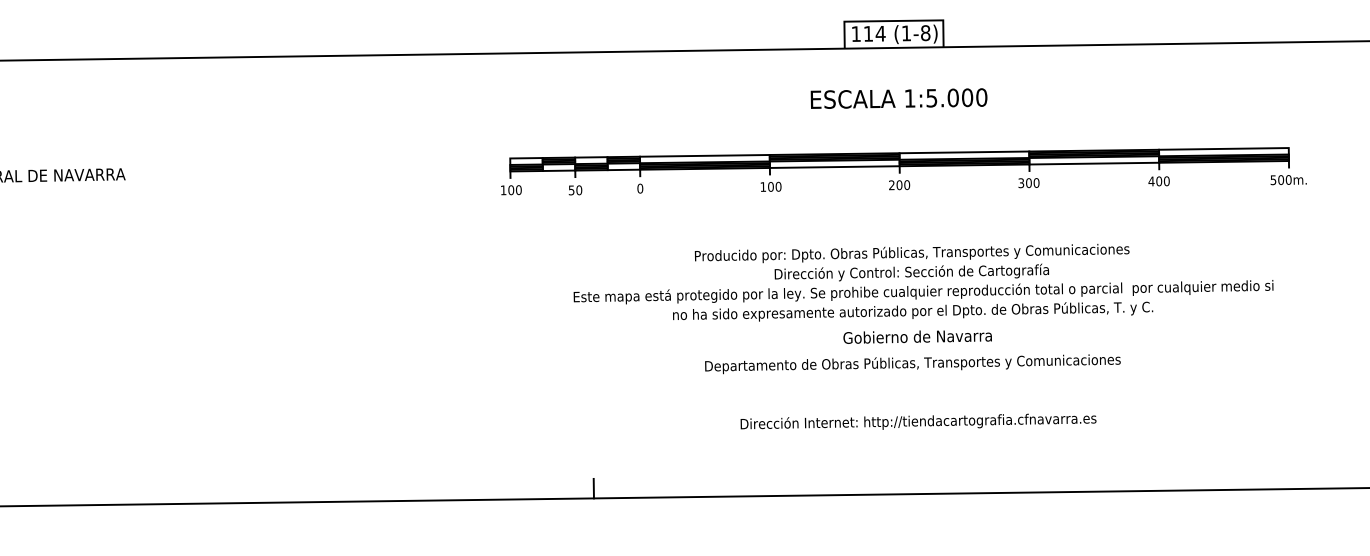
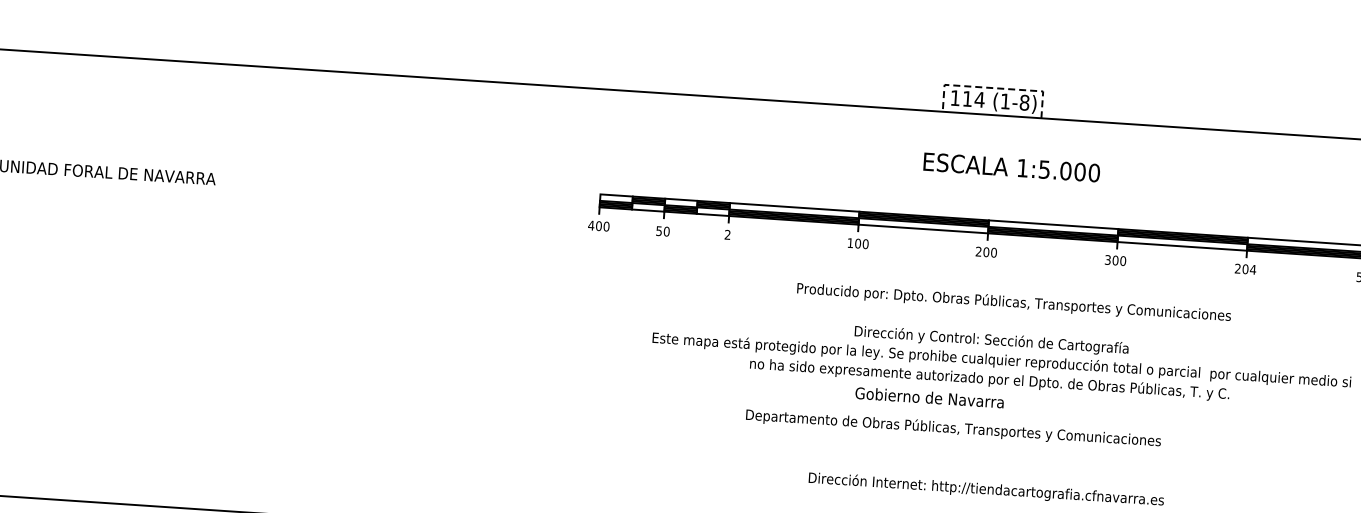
line: (893, 21) -> (993, 88), solid -> dashed
text: (898, 98) -> (1011, 167), moved
text: (1158, 181) -> (1244, 269), 400 -> 204
text: (640, 188) -> (727, 234), 0 -> 2
text: (503, 190) -> (591, 225), 100 -> 400
text: (911, 253) -> (1013, 302), moved
text: (917, 336) -> (929, 397), moved
text: (912, 364) -> (953, 429), moved

